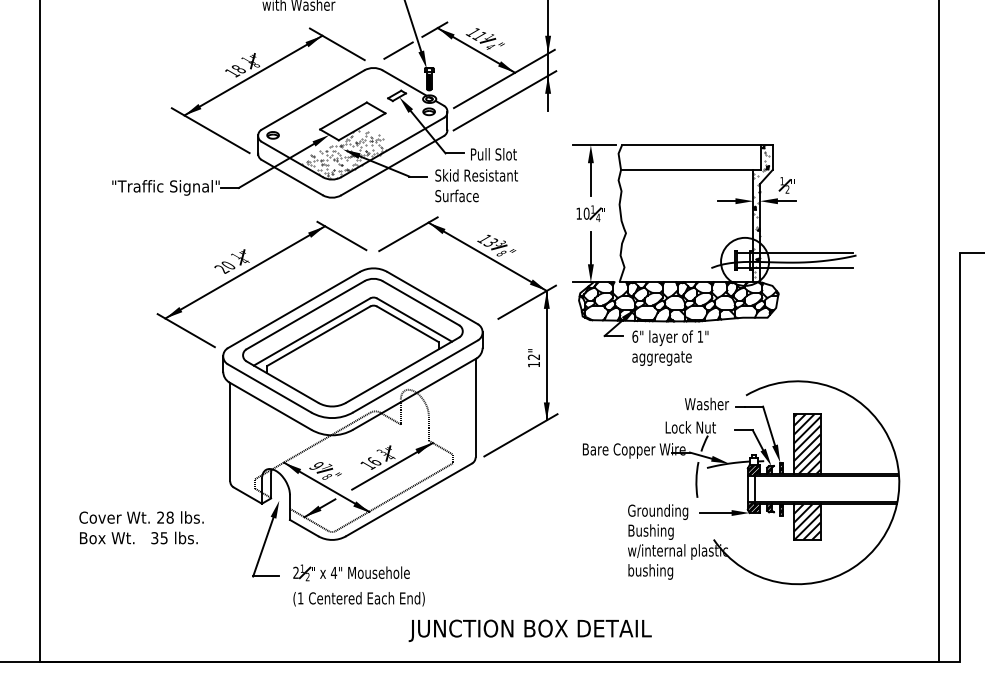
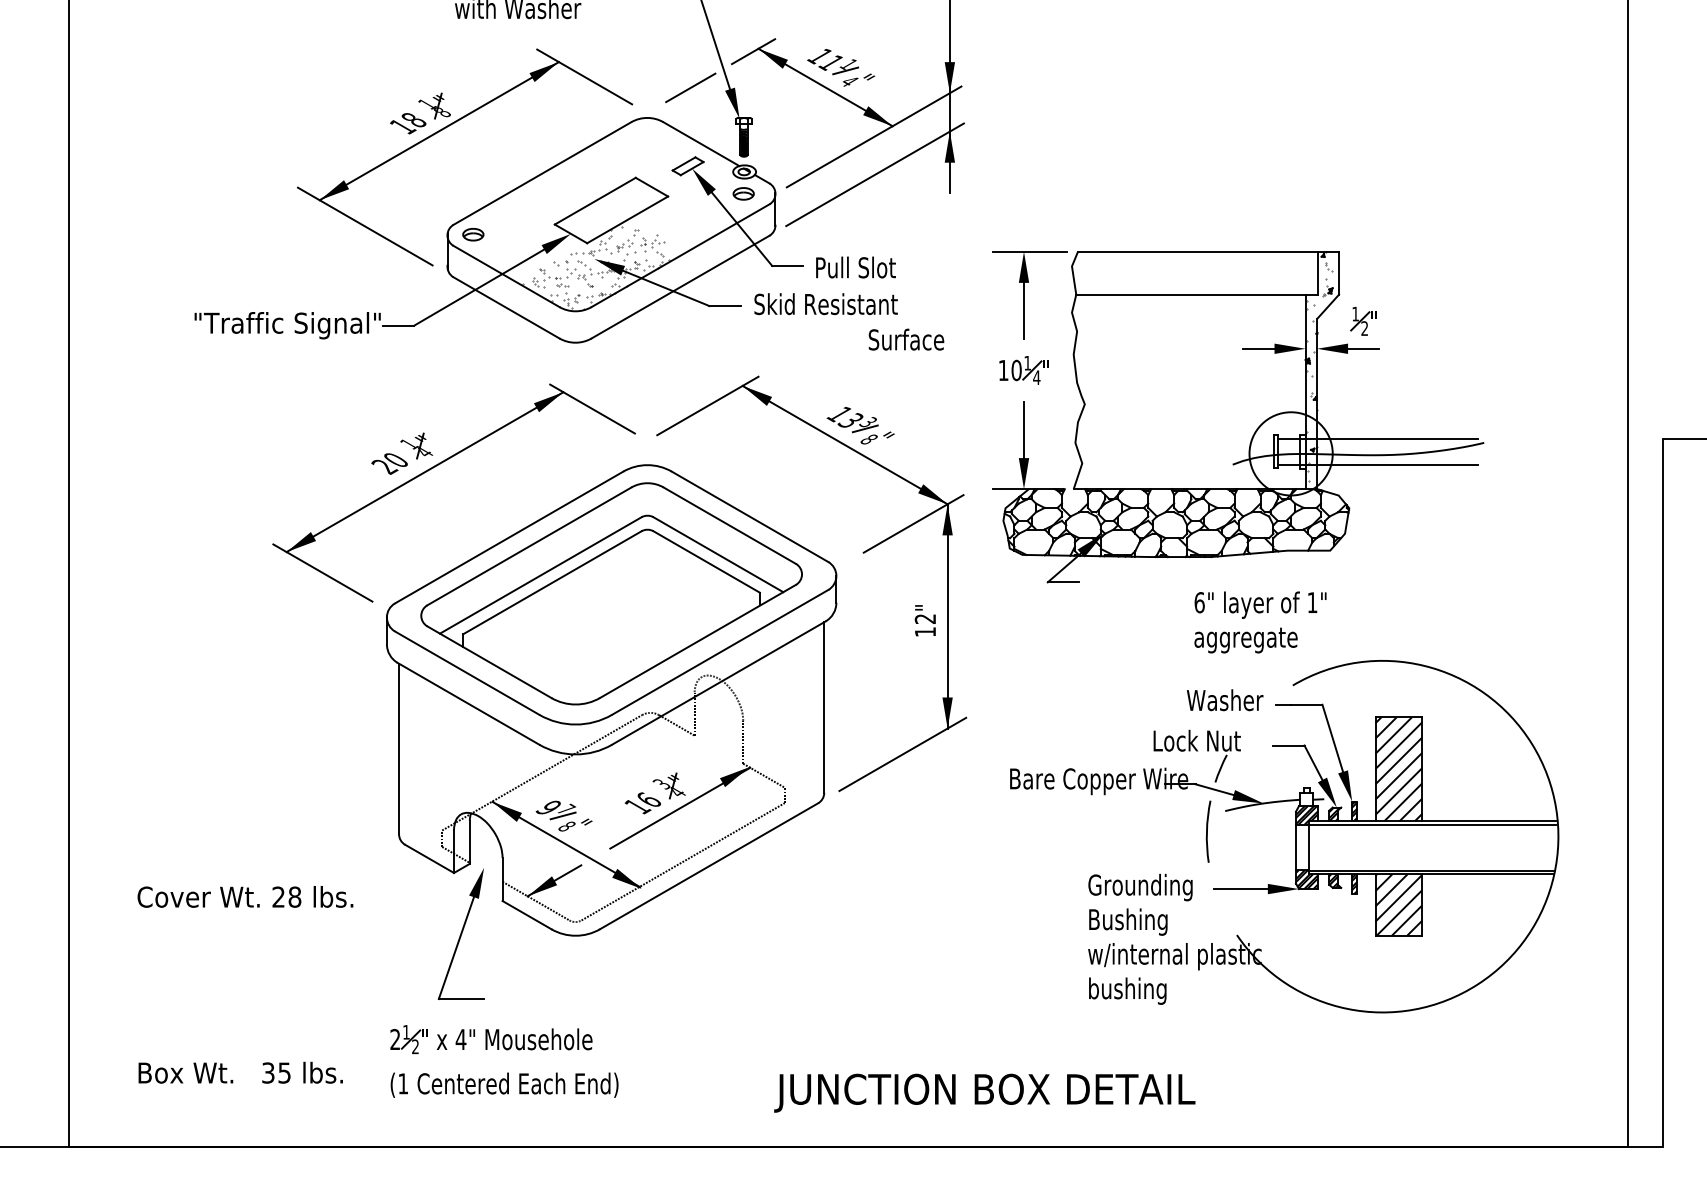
text: (456, 195) -> (905, 338), moved
text: (670, 347) -> (1260, 621), moved
text: (138, 537) -> (240, 1071), moved
part: (359, 578) -> (505, 1049), moved
text: (529, 630) -> (983, 1092), moved

